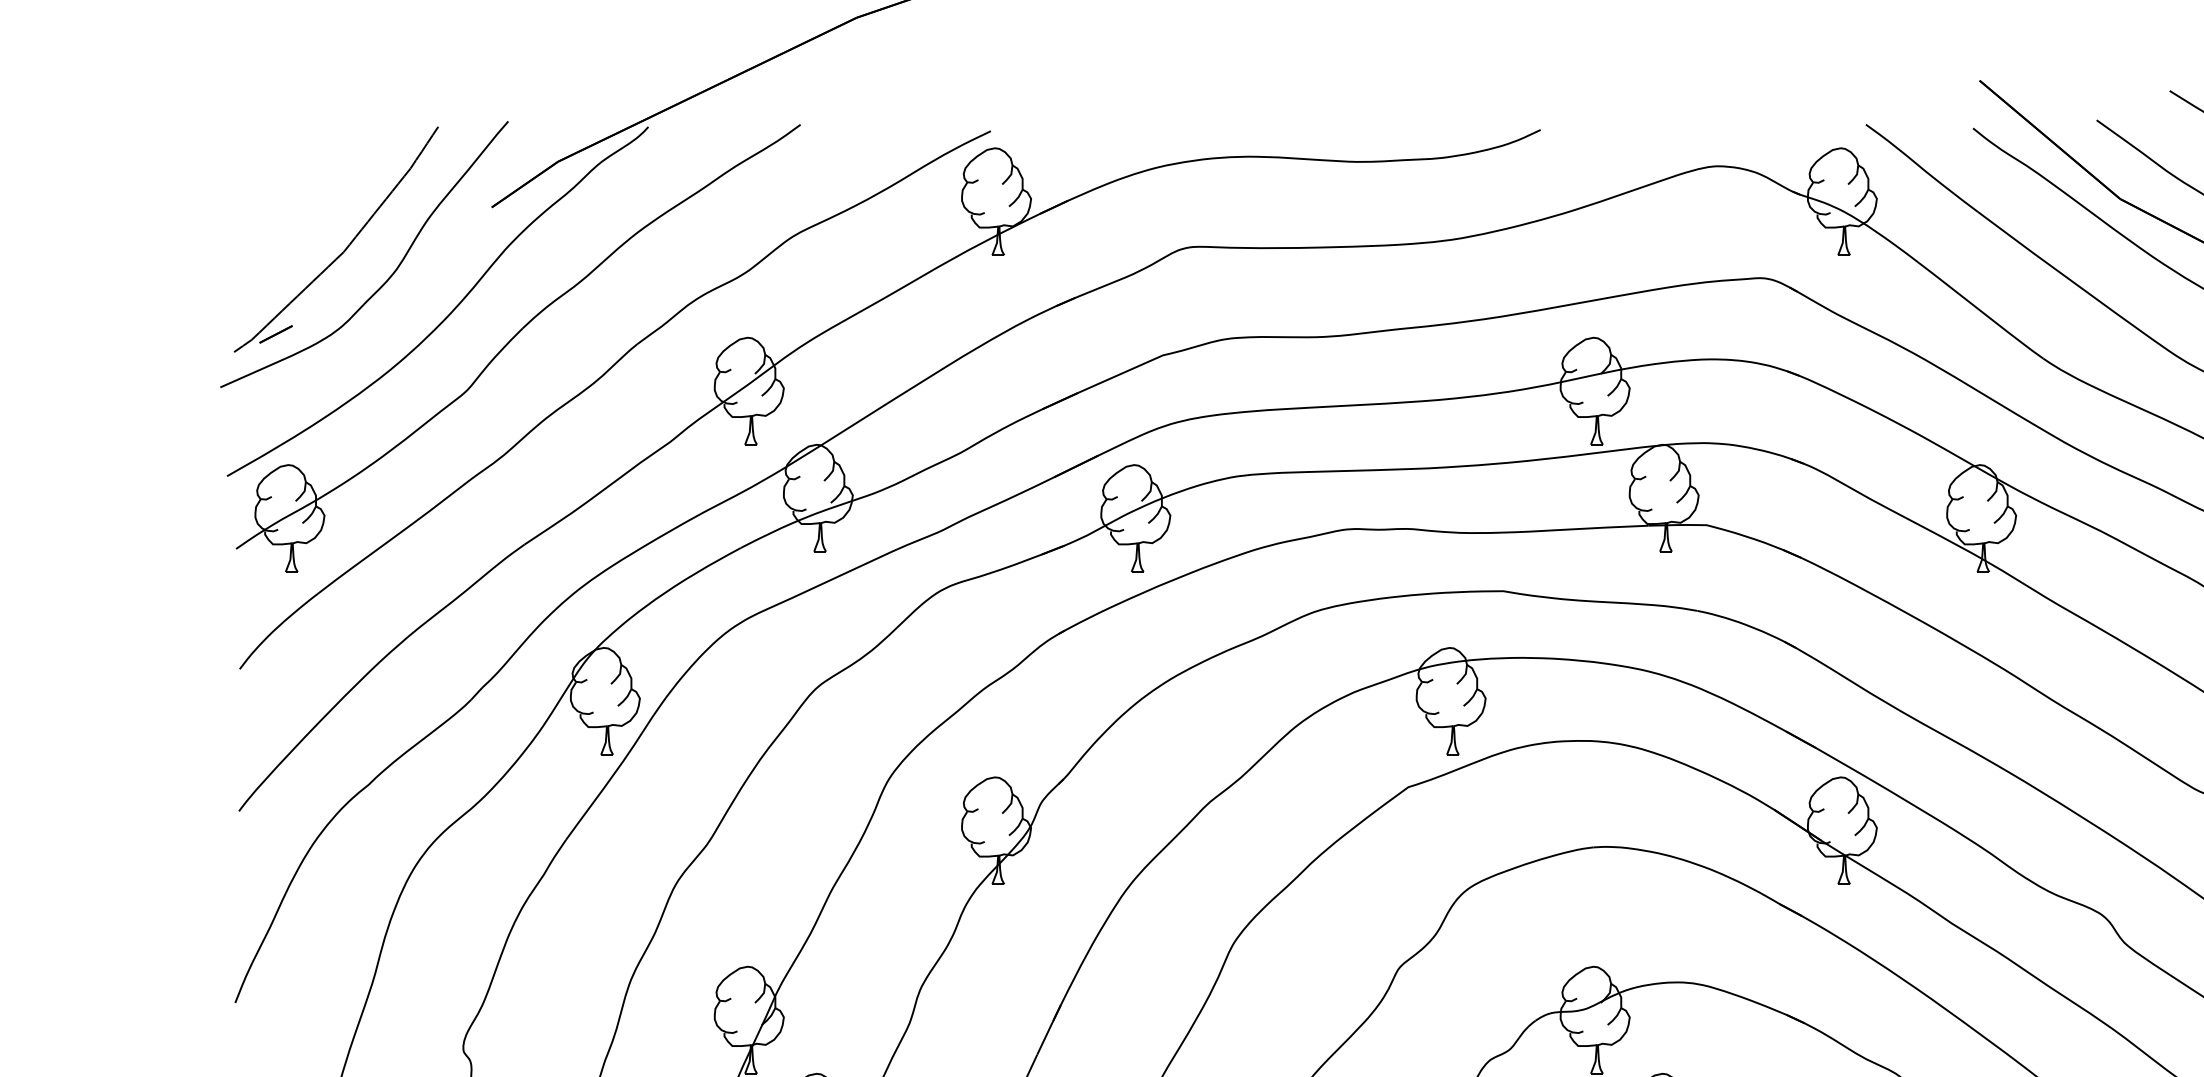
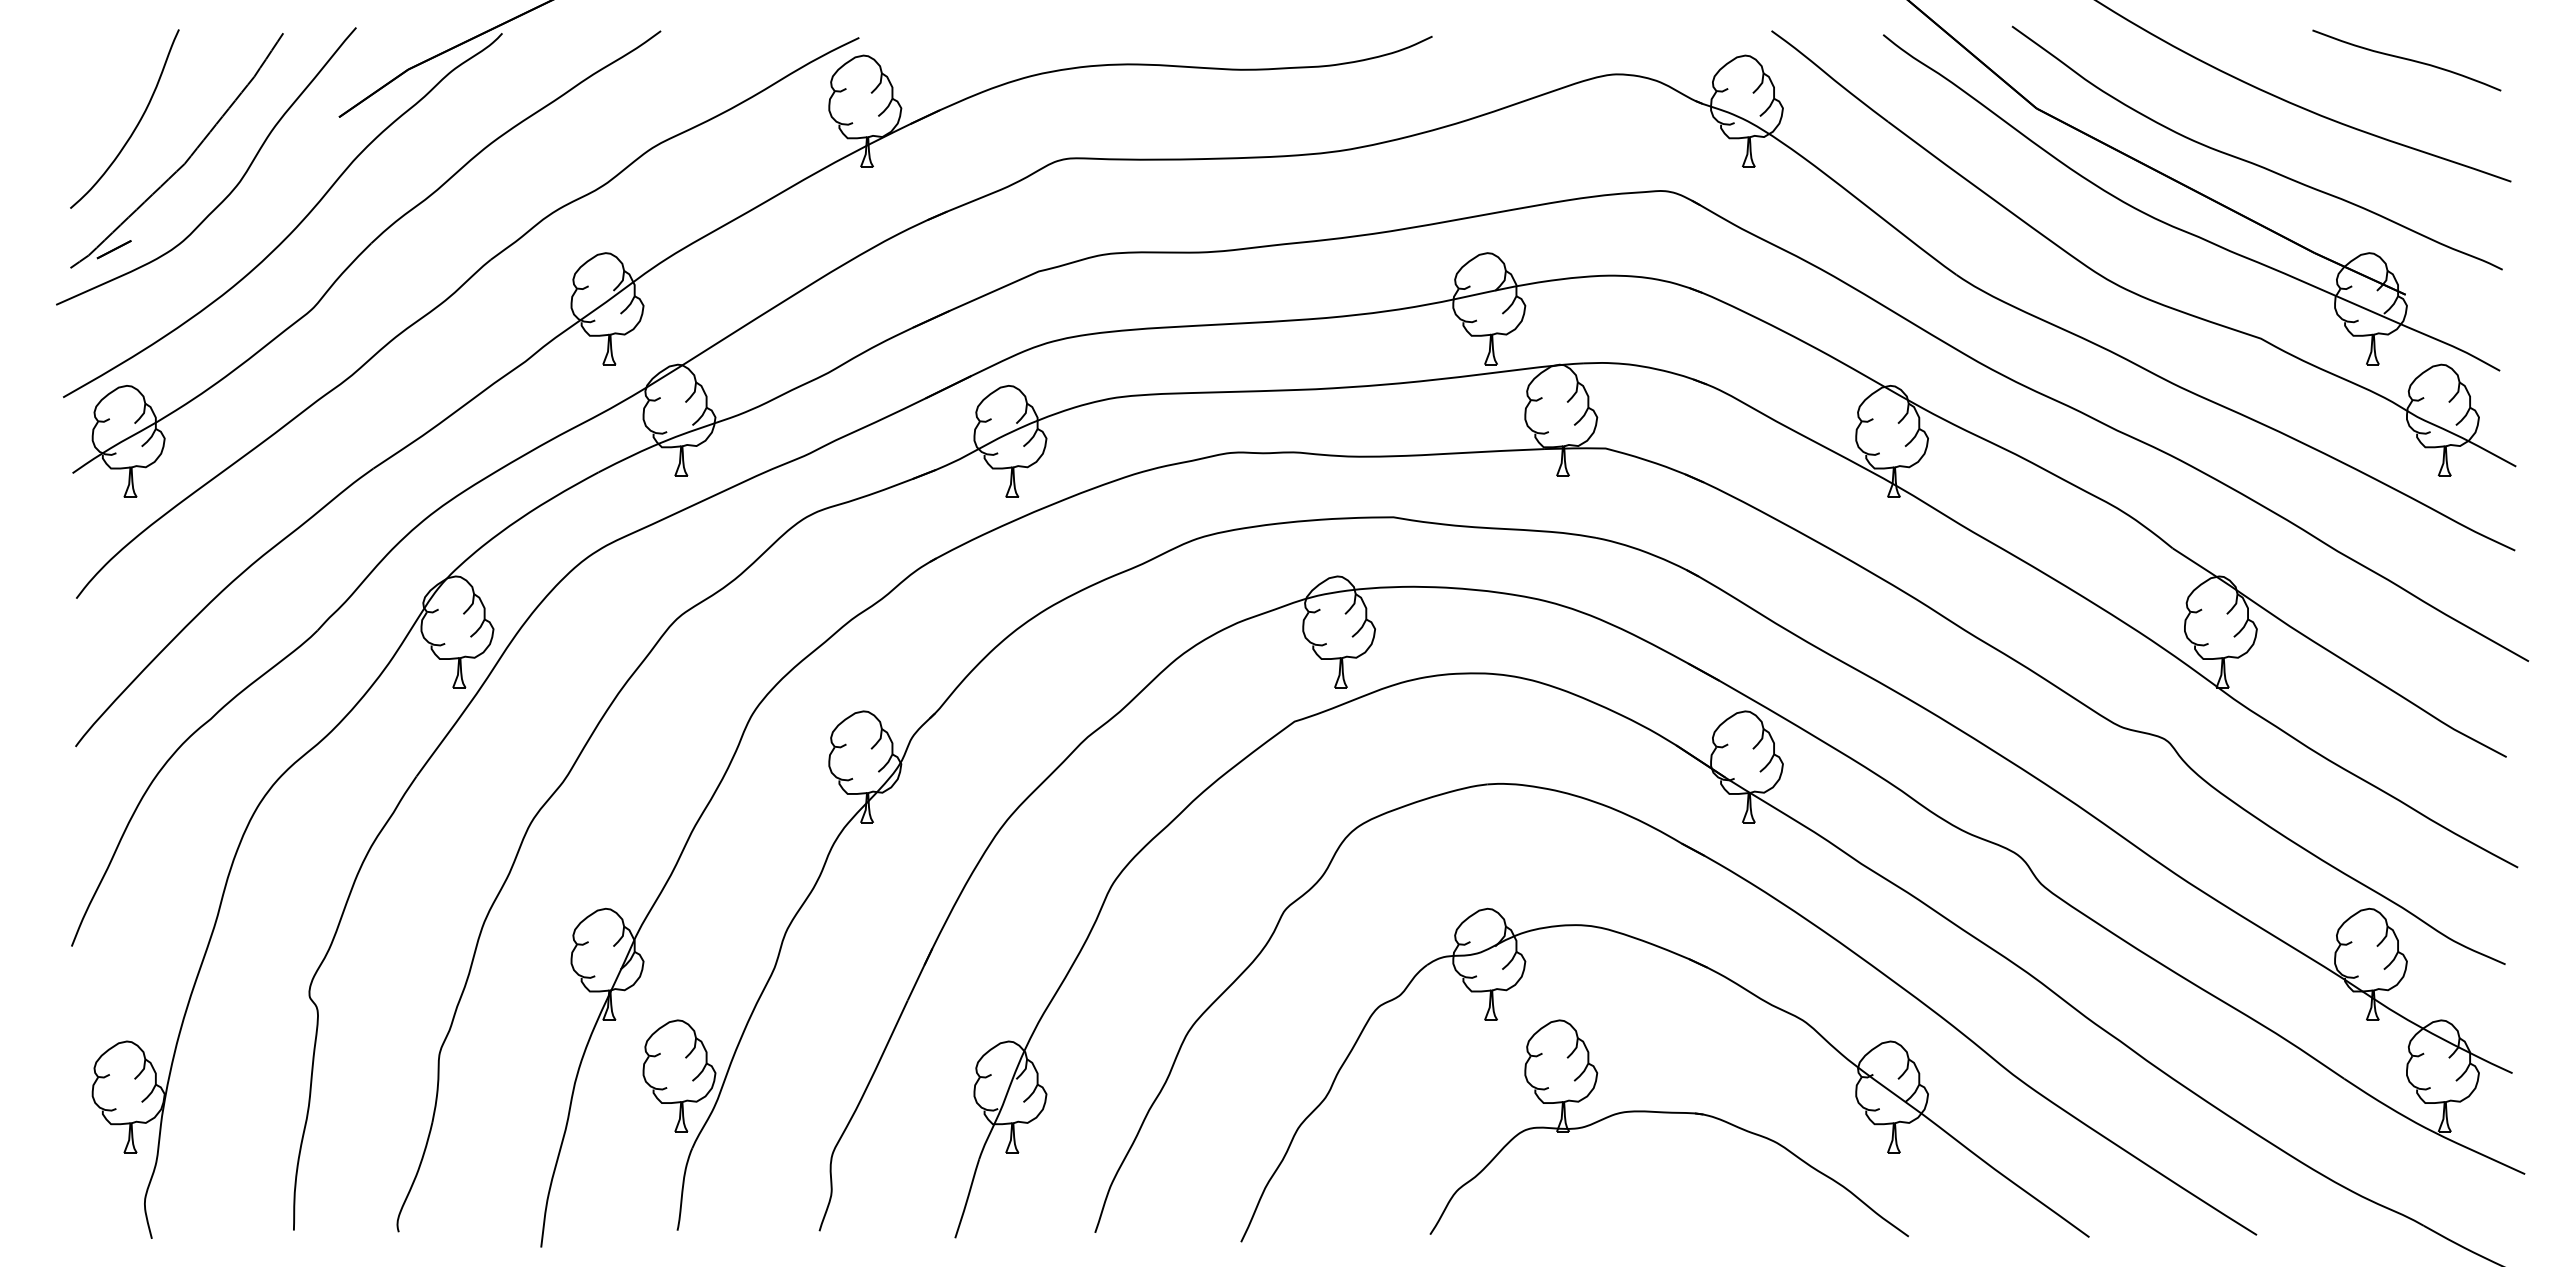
curve: (297, 214) -> (136, 124), added

